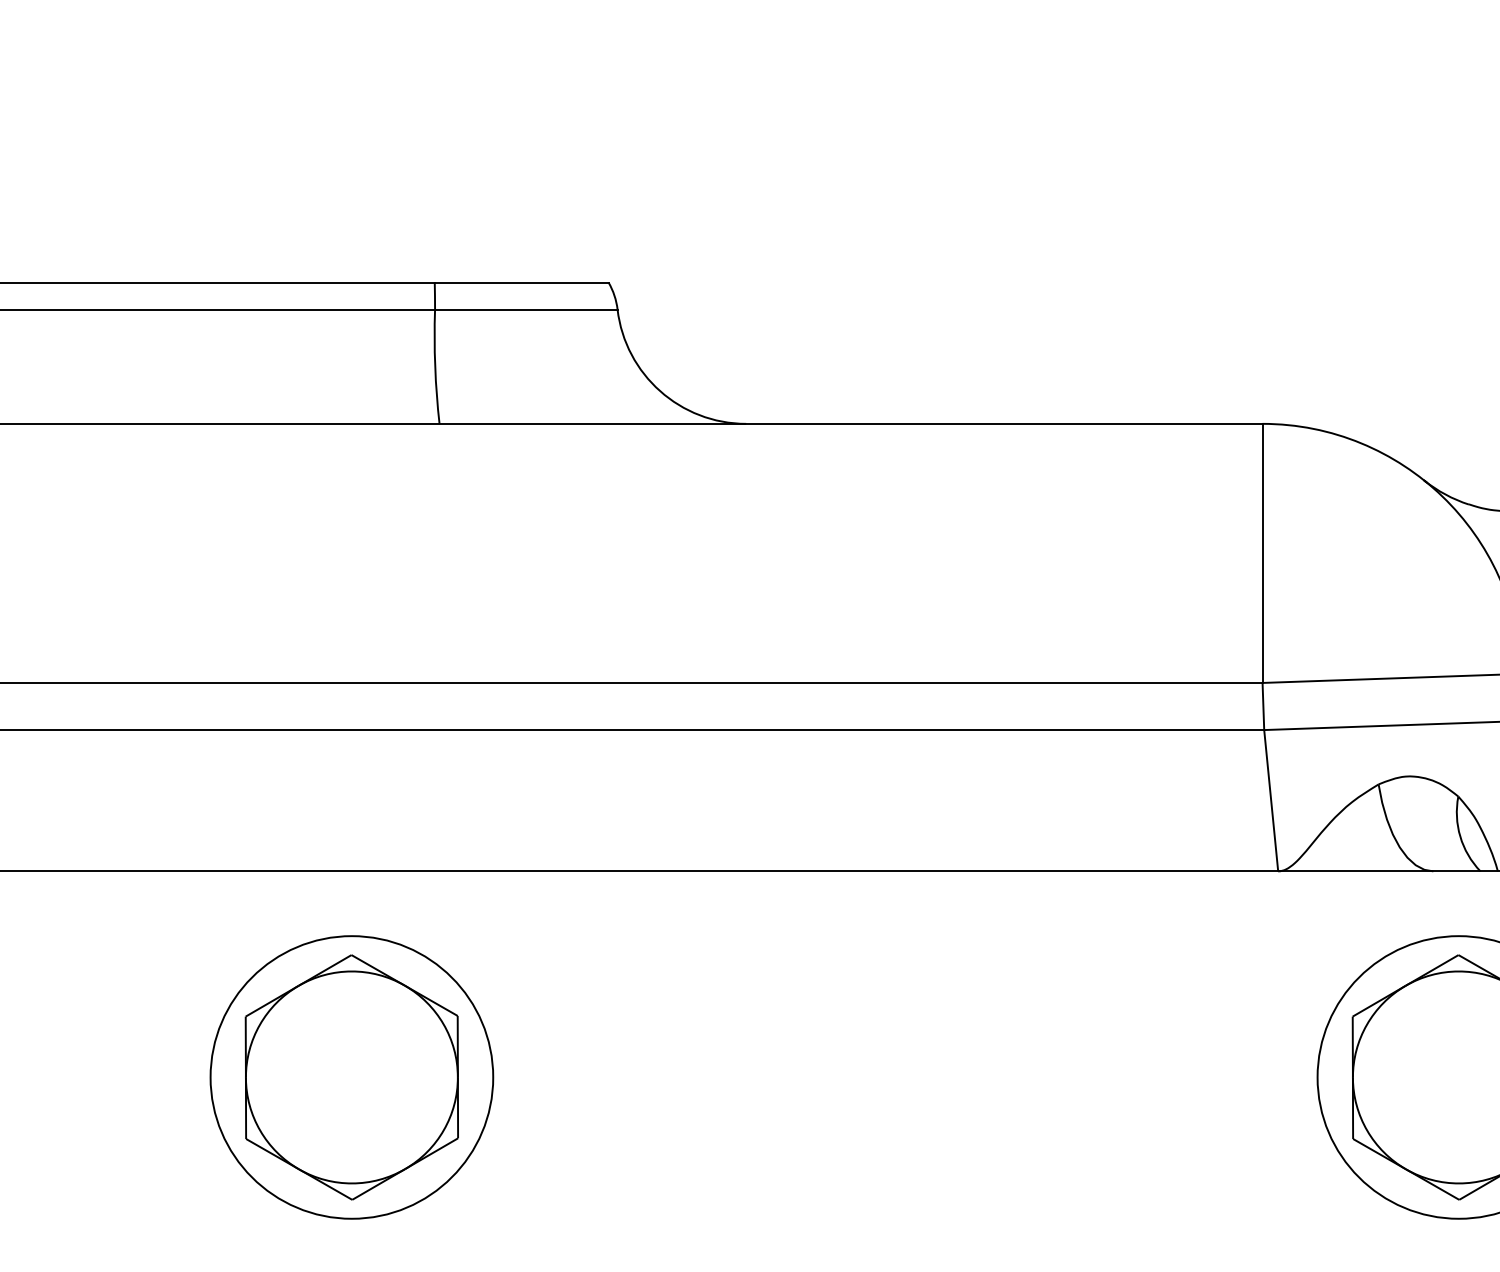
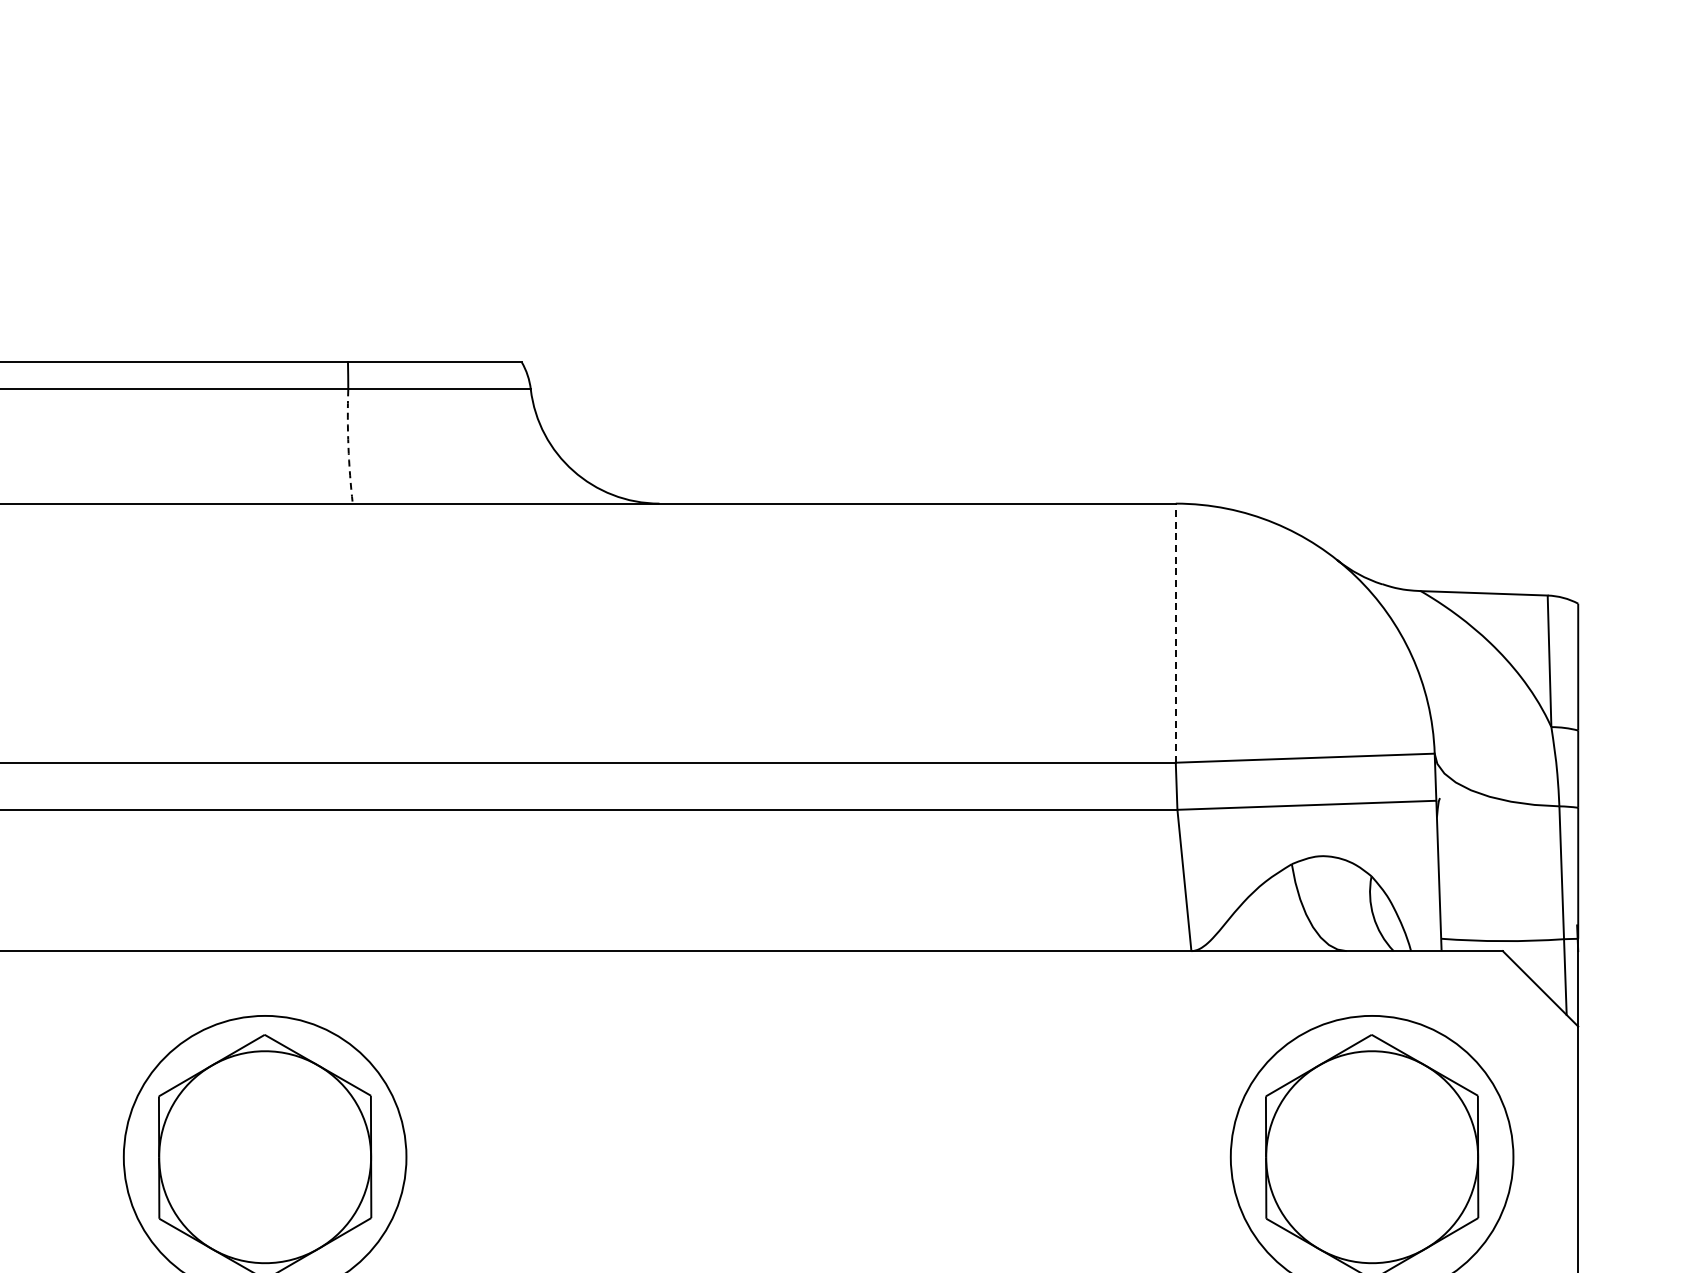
arc: (435, 366) -> (348, 446), solid -> dashed
line: (1262, 553) -> (1175, 633), solid -> dashed

